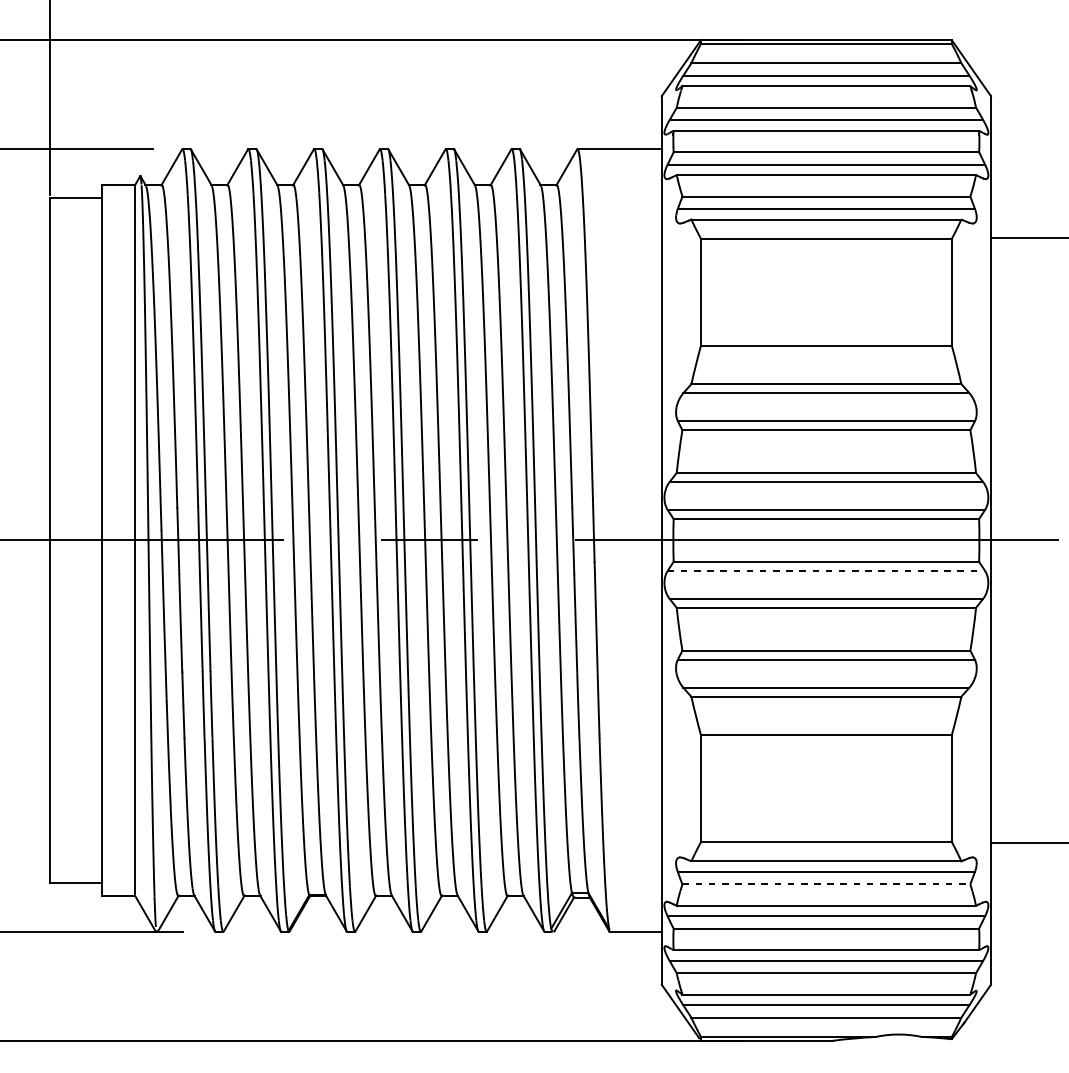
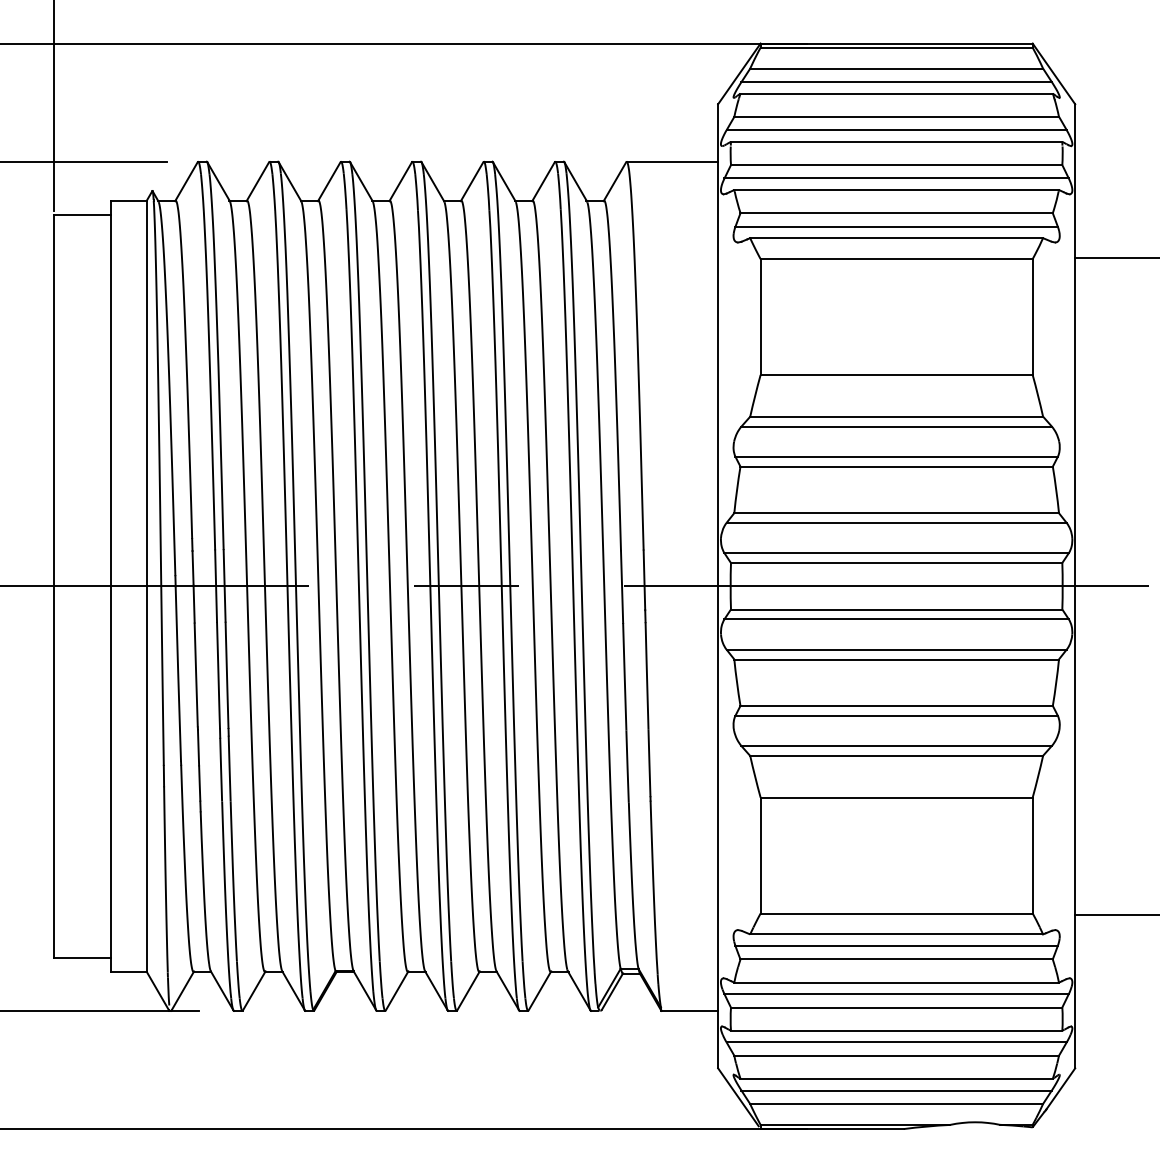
line: (827, 571) -> (897, 619), dashed -> solid
line: (827, 884) -> (897, 959), dashed -> solid

